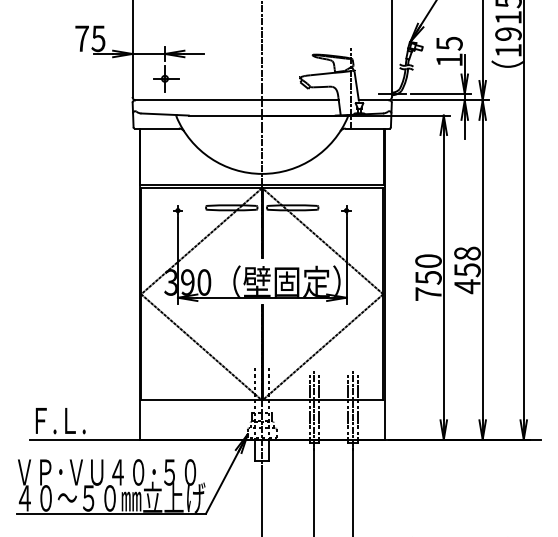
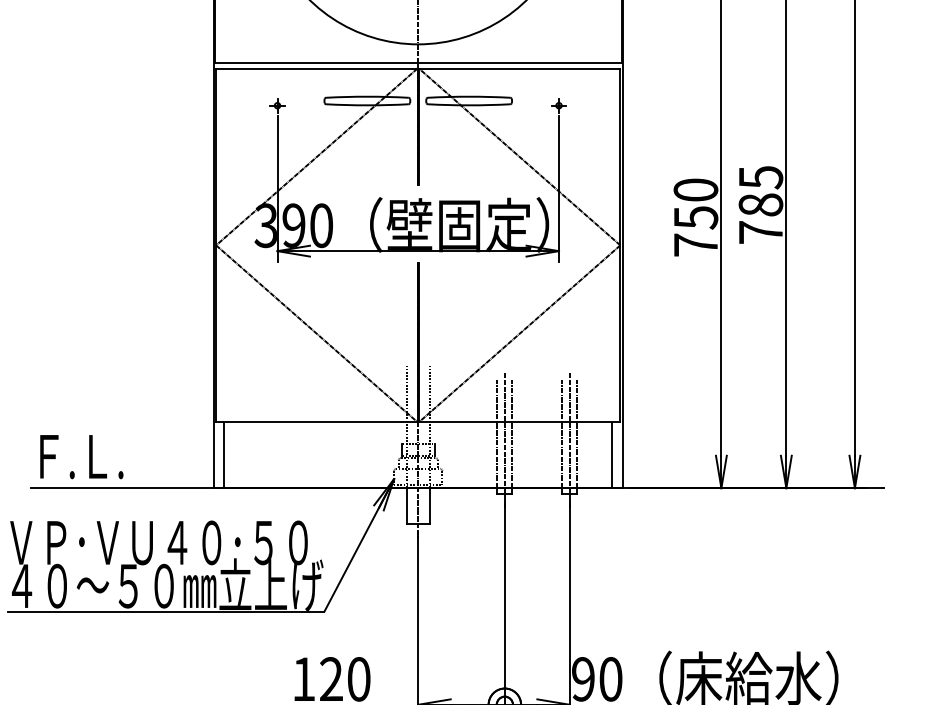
text: (467, 270) -> (760, 205), 458 -> 785
line: (146, 419) -> (224, 454), added
line: (378, 419) -> (612, 454), added

